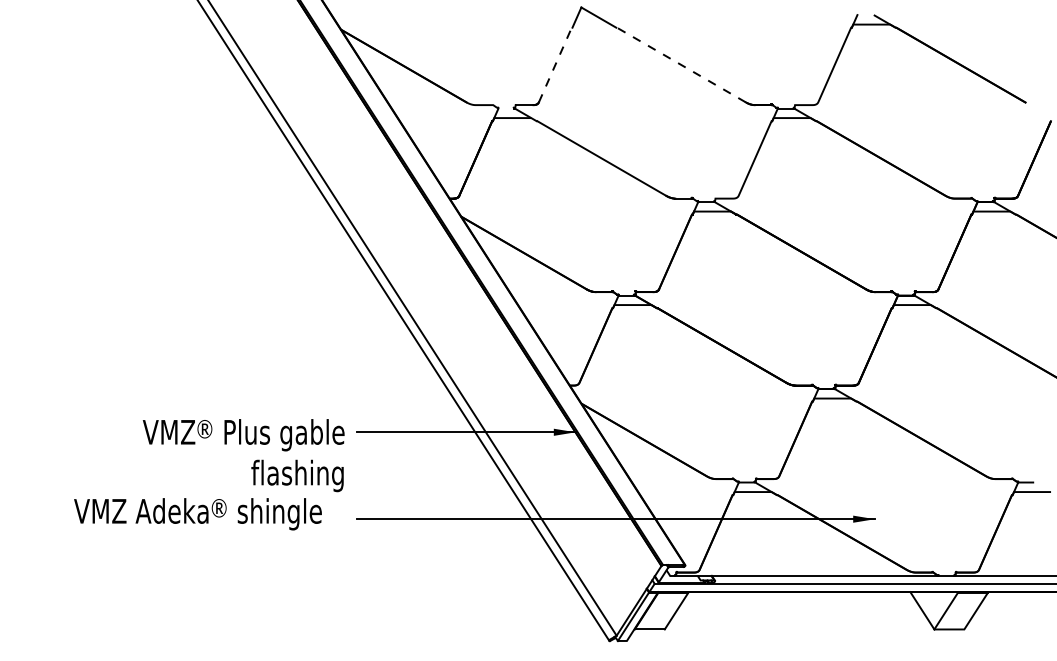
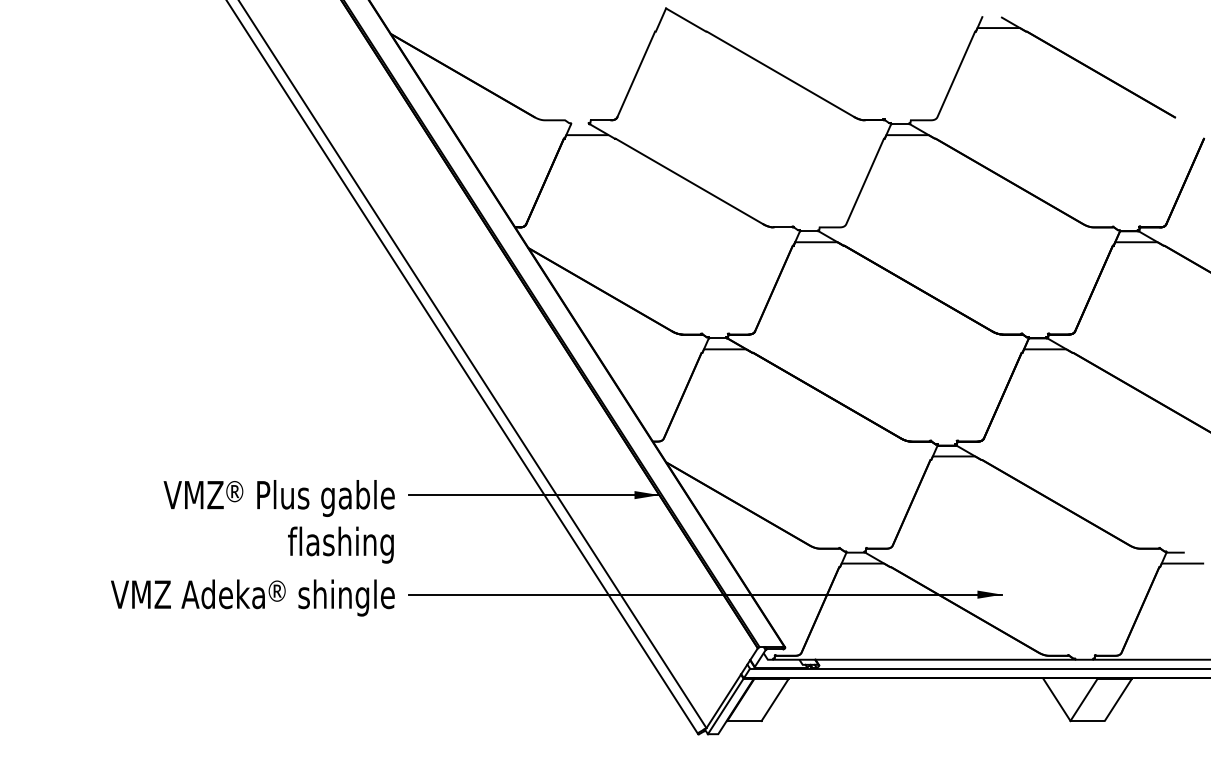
line: (555, 65) -> (636, 74), dashed -> solid
line: (681, 65) -> (780, 74), dashed -> solid
text: (197, 513) -> (252, 597), moved

